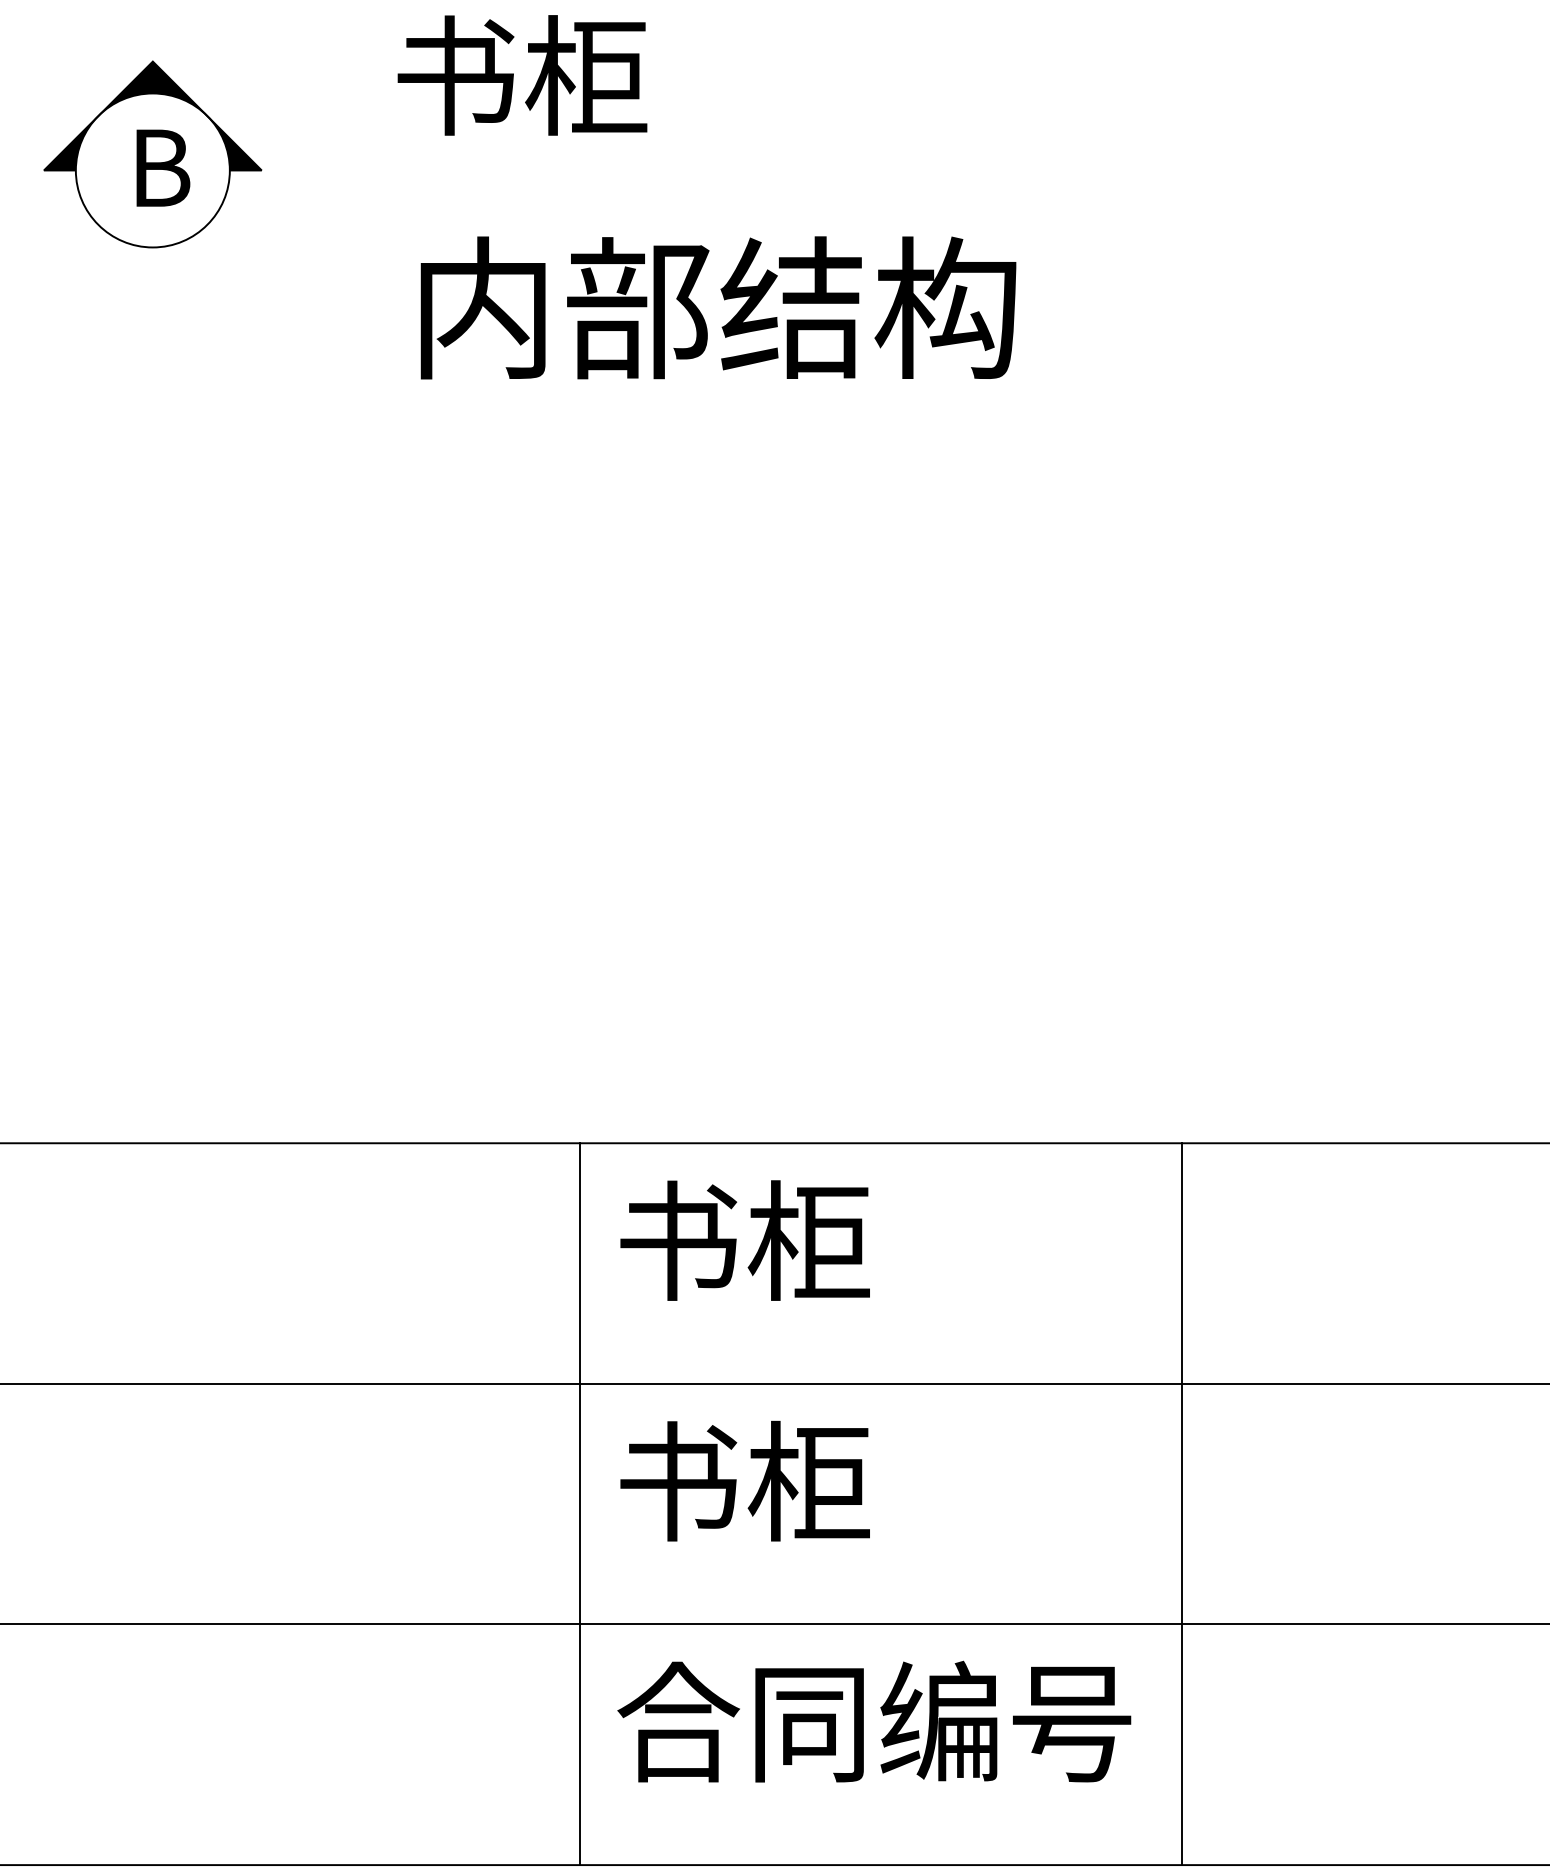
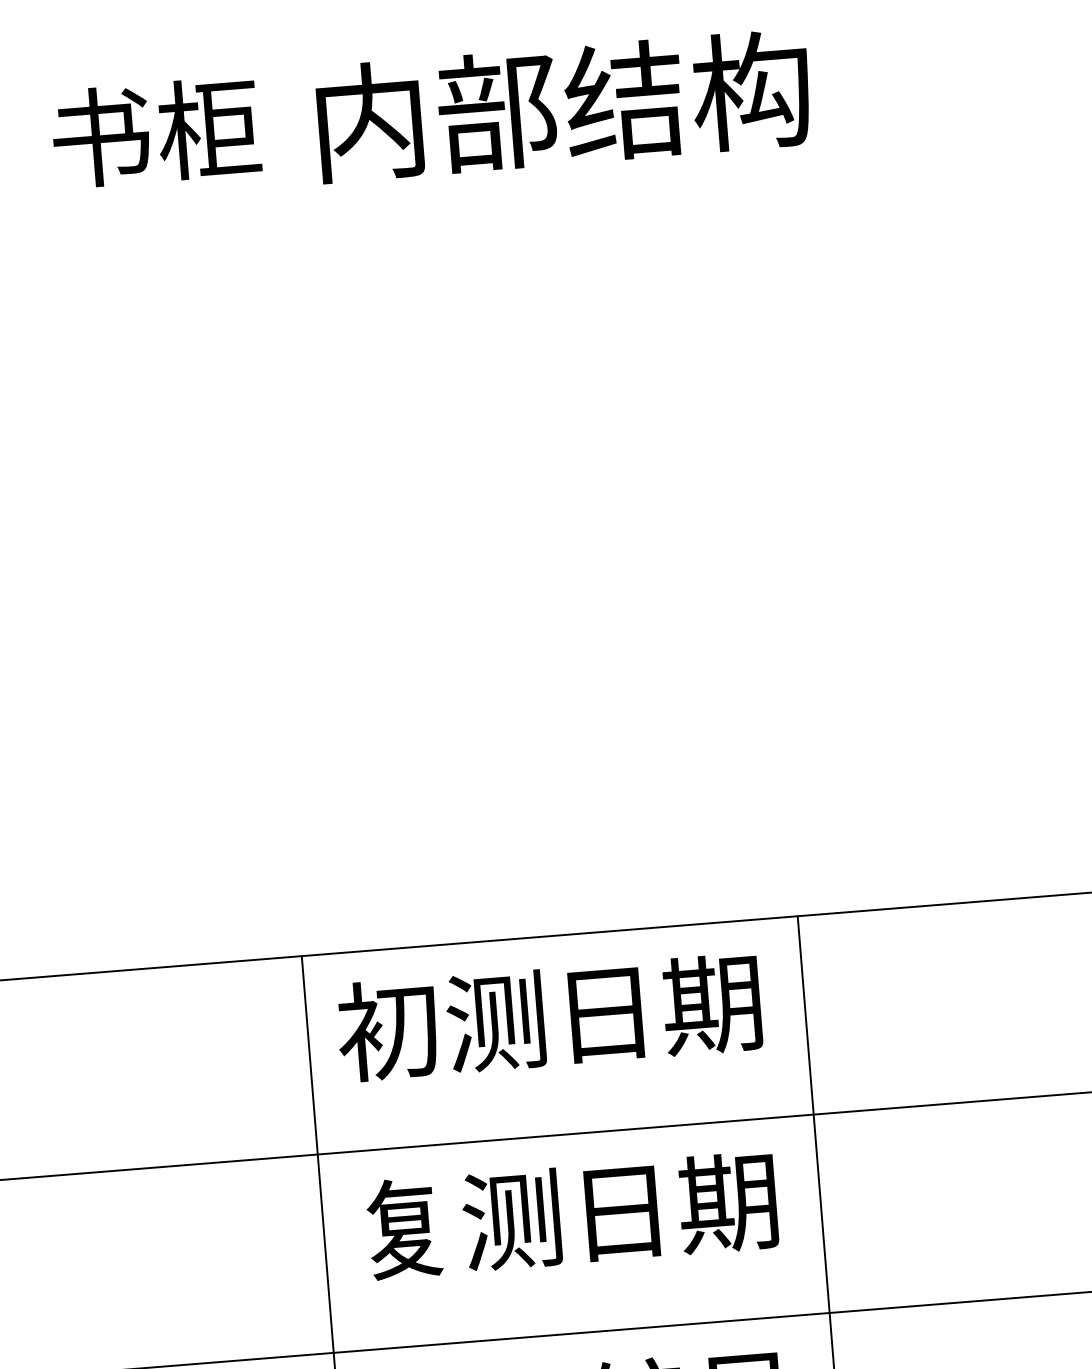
text: (522, 75) -> (156, 132), moved
text: (718, 307) -> (563, 105), moved
text: (872, 1240) -> (549, 1016), 书柜 -> 初测日期
text: (874, 1480) -> (566, 1214), 书柜 -> 复测日期

